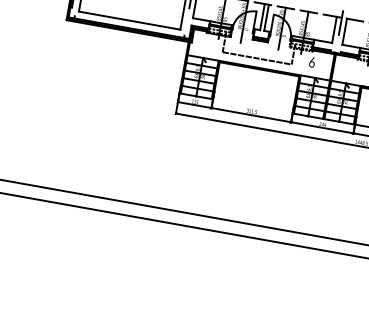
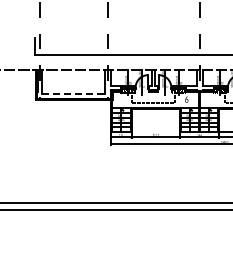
line: (129, 21) -> (73, 94), solid -> dashed

